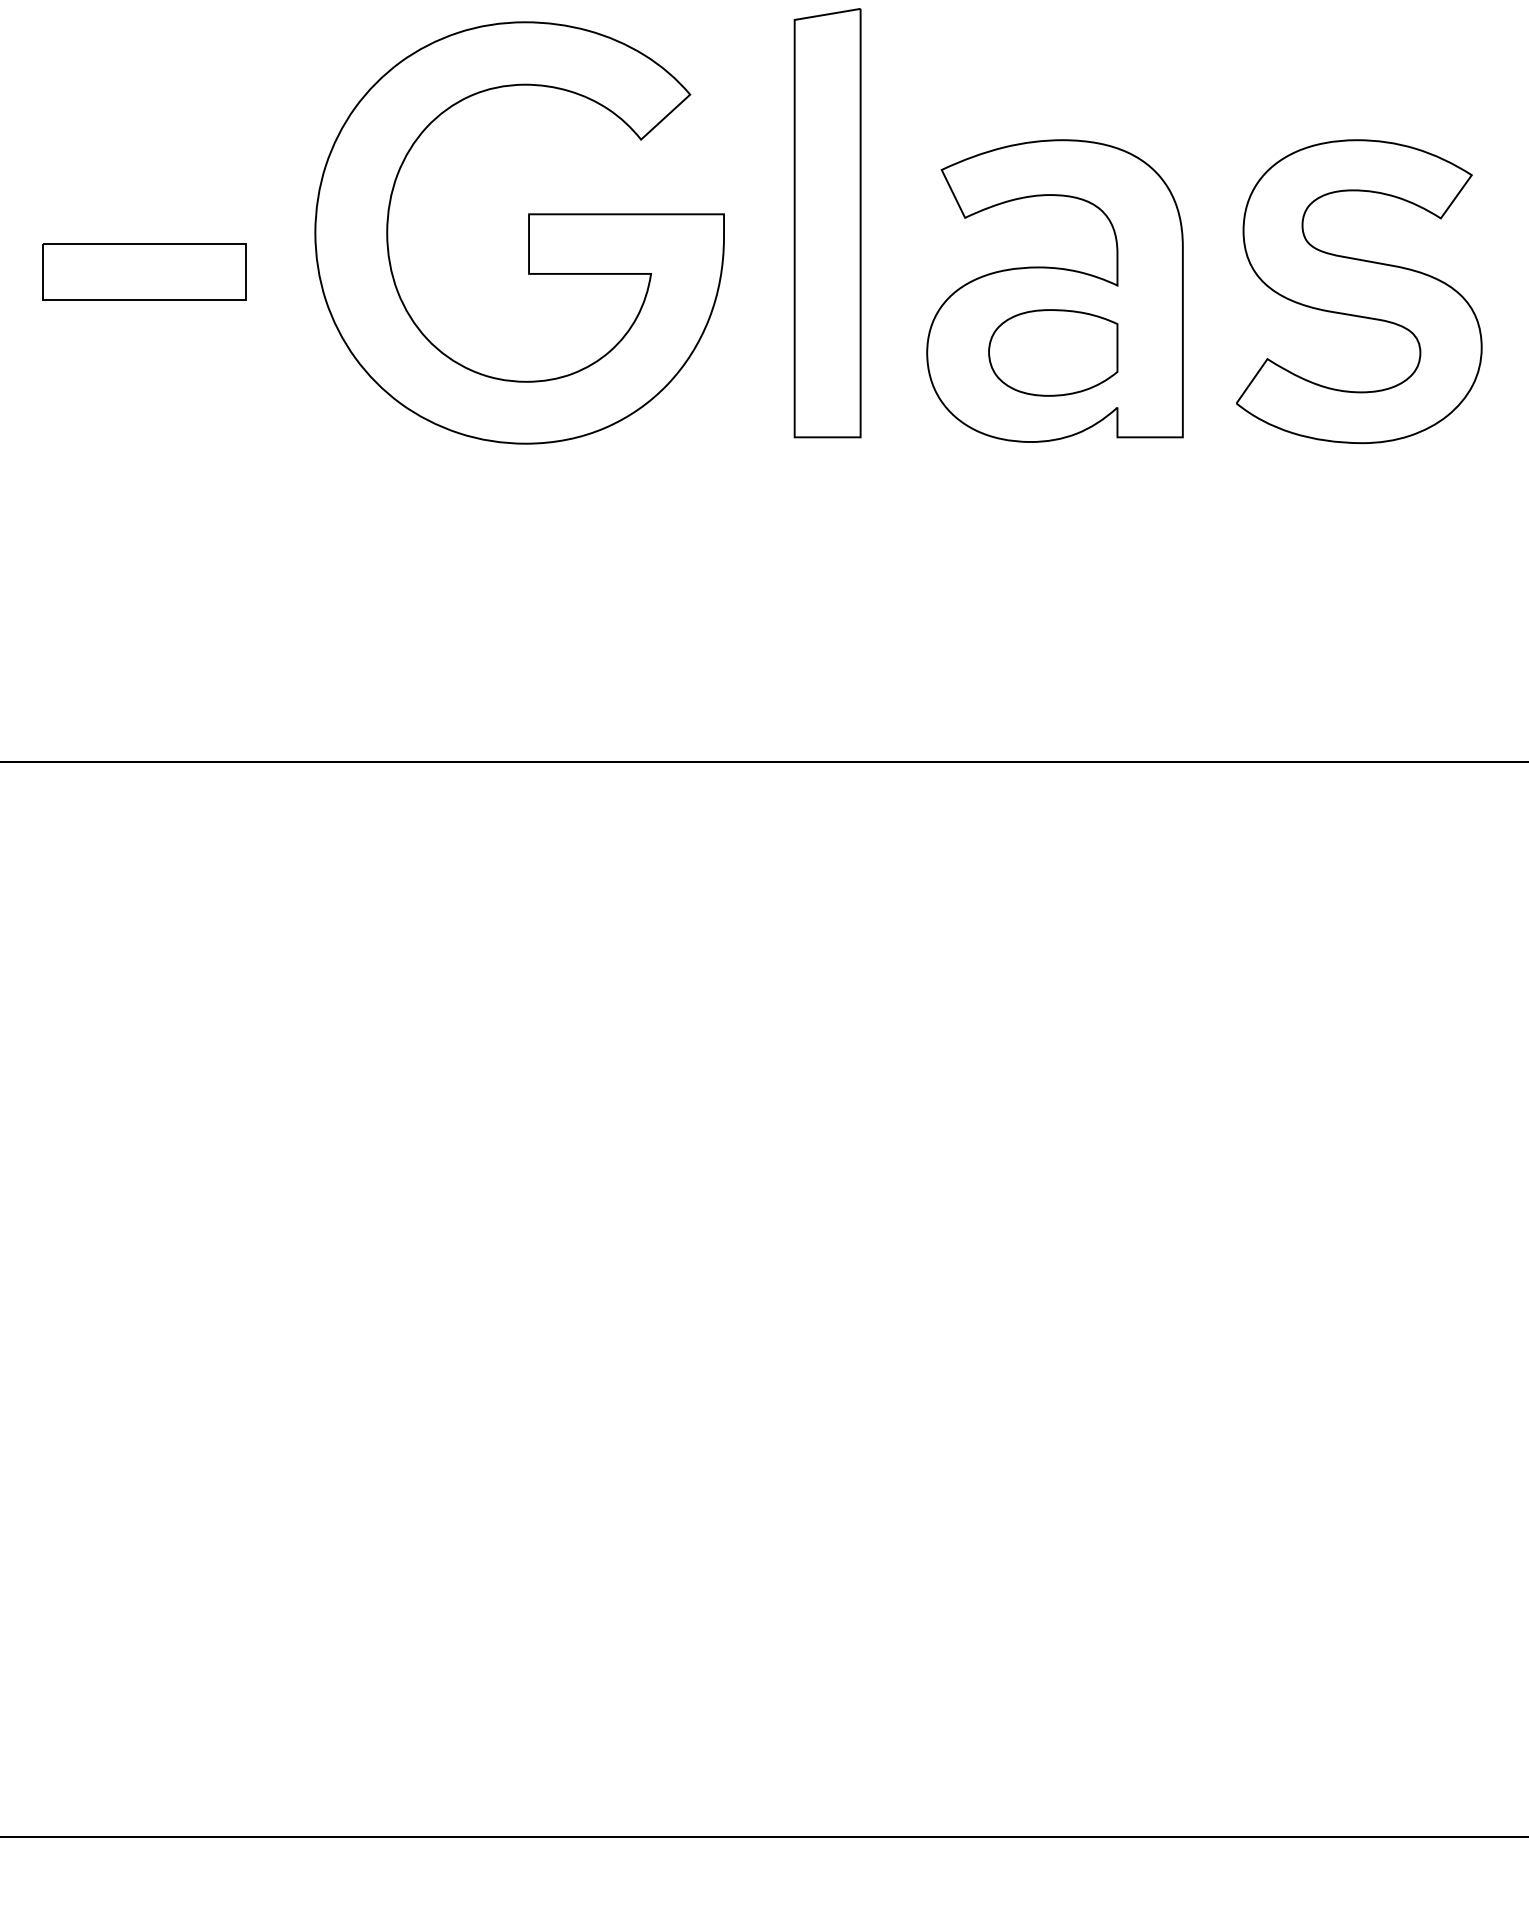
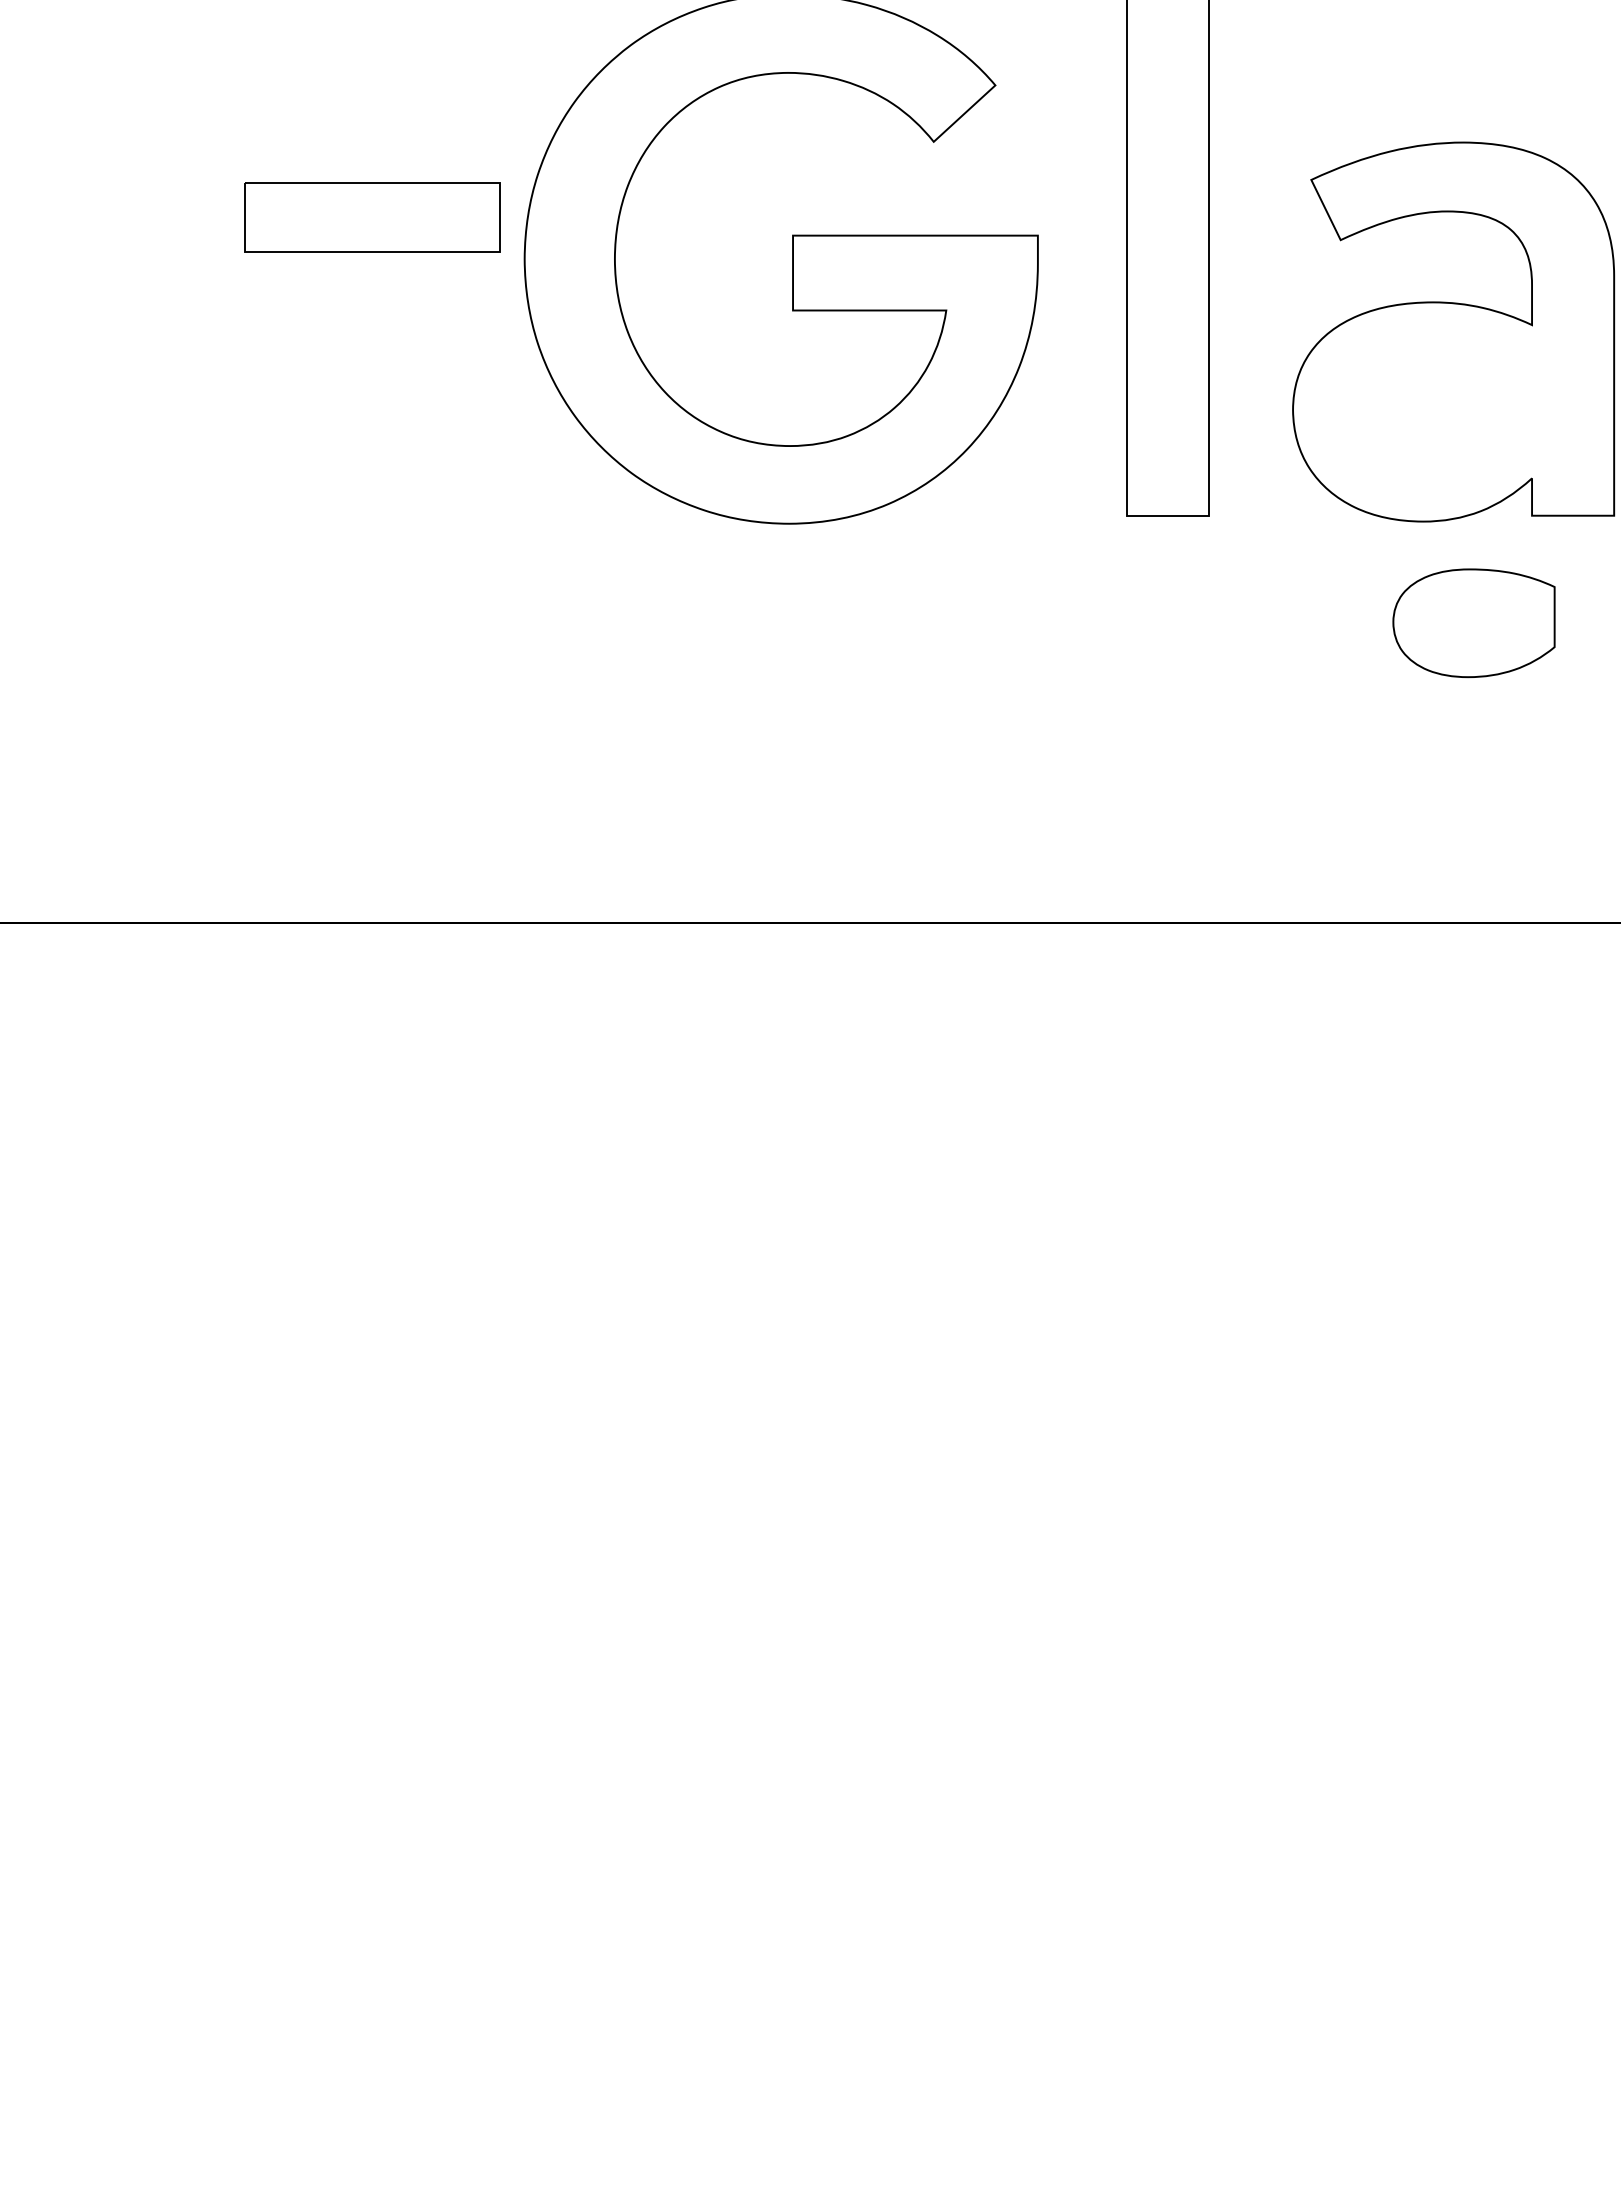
part: (144, 271) -> (371, 217), moved
part: (1053, 352) -> (1474, 622), moved

